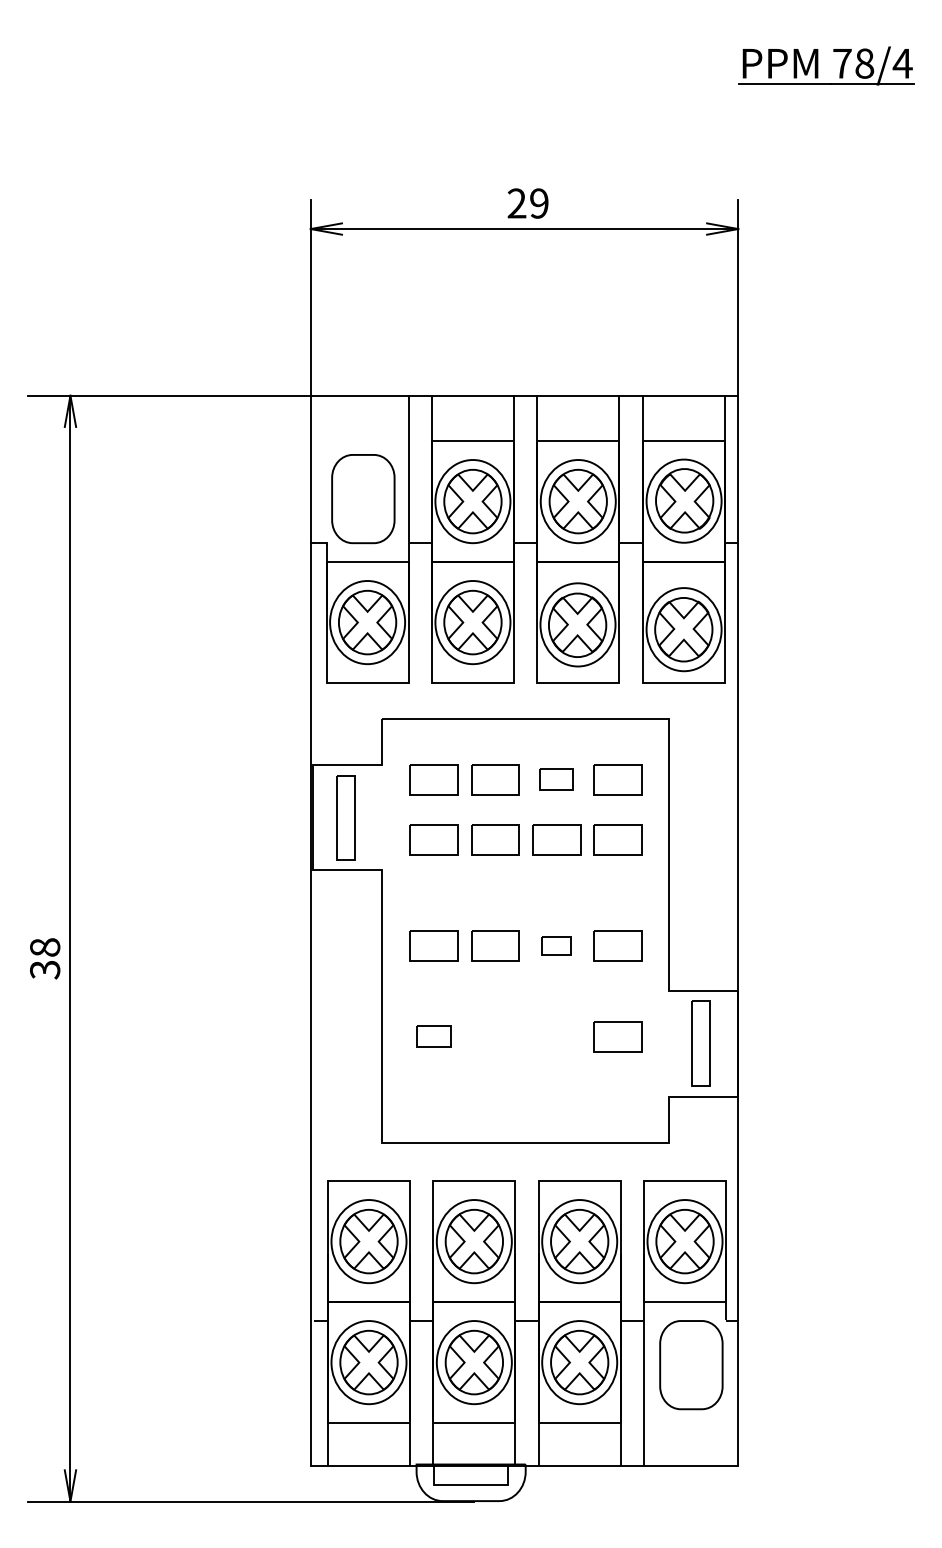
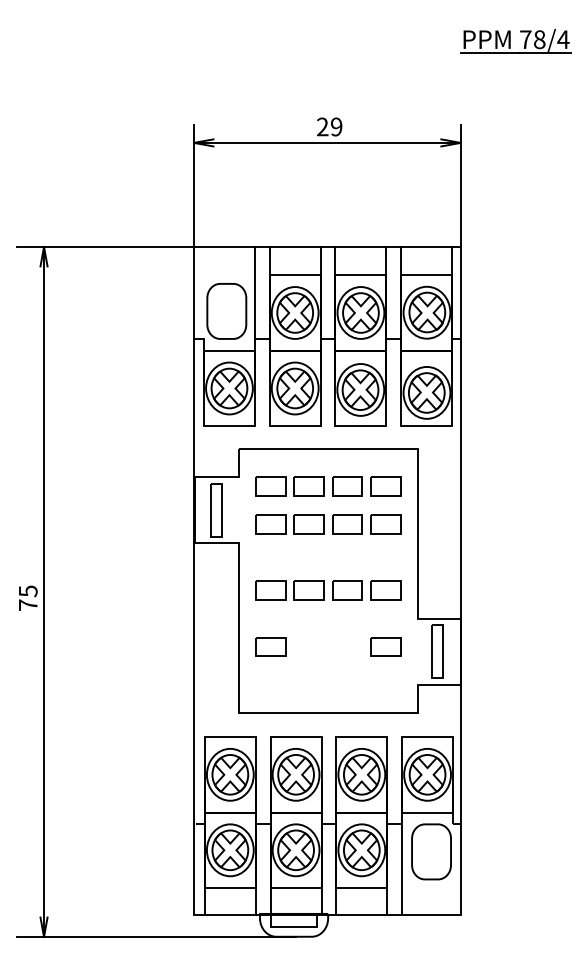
part: (556, 779) -> (347, 486), size x1.43
part: (556, 946) -> (347, 590), size x1.67
text: (43, 959) -> (27, 598), 38 -> 75
part: (433, 1035) -> (270, 646), size x1.43

